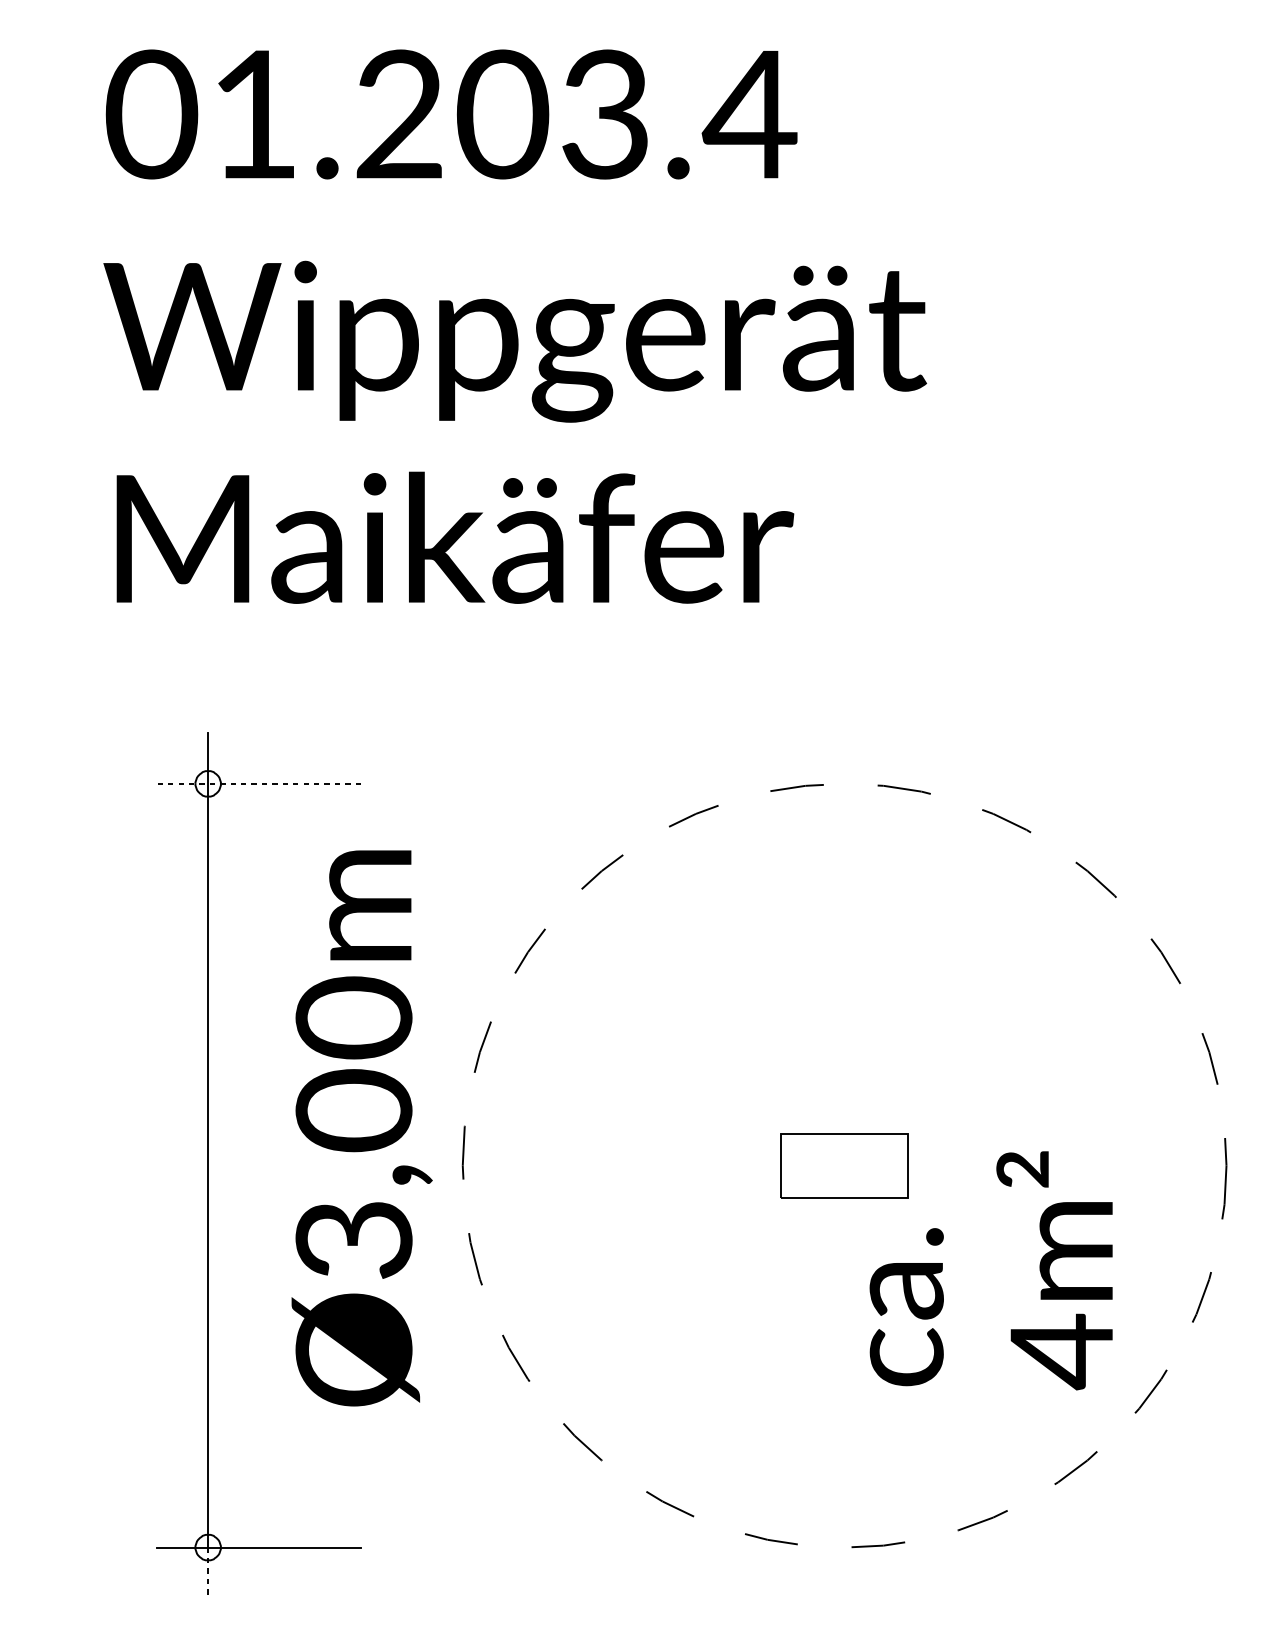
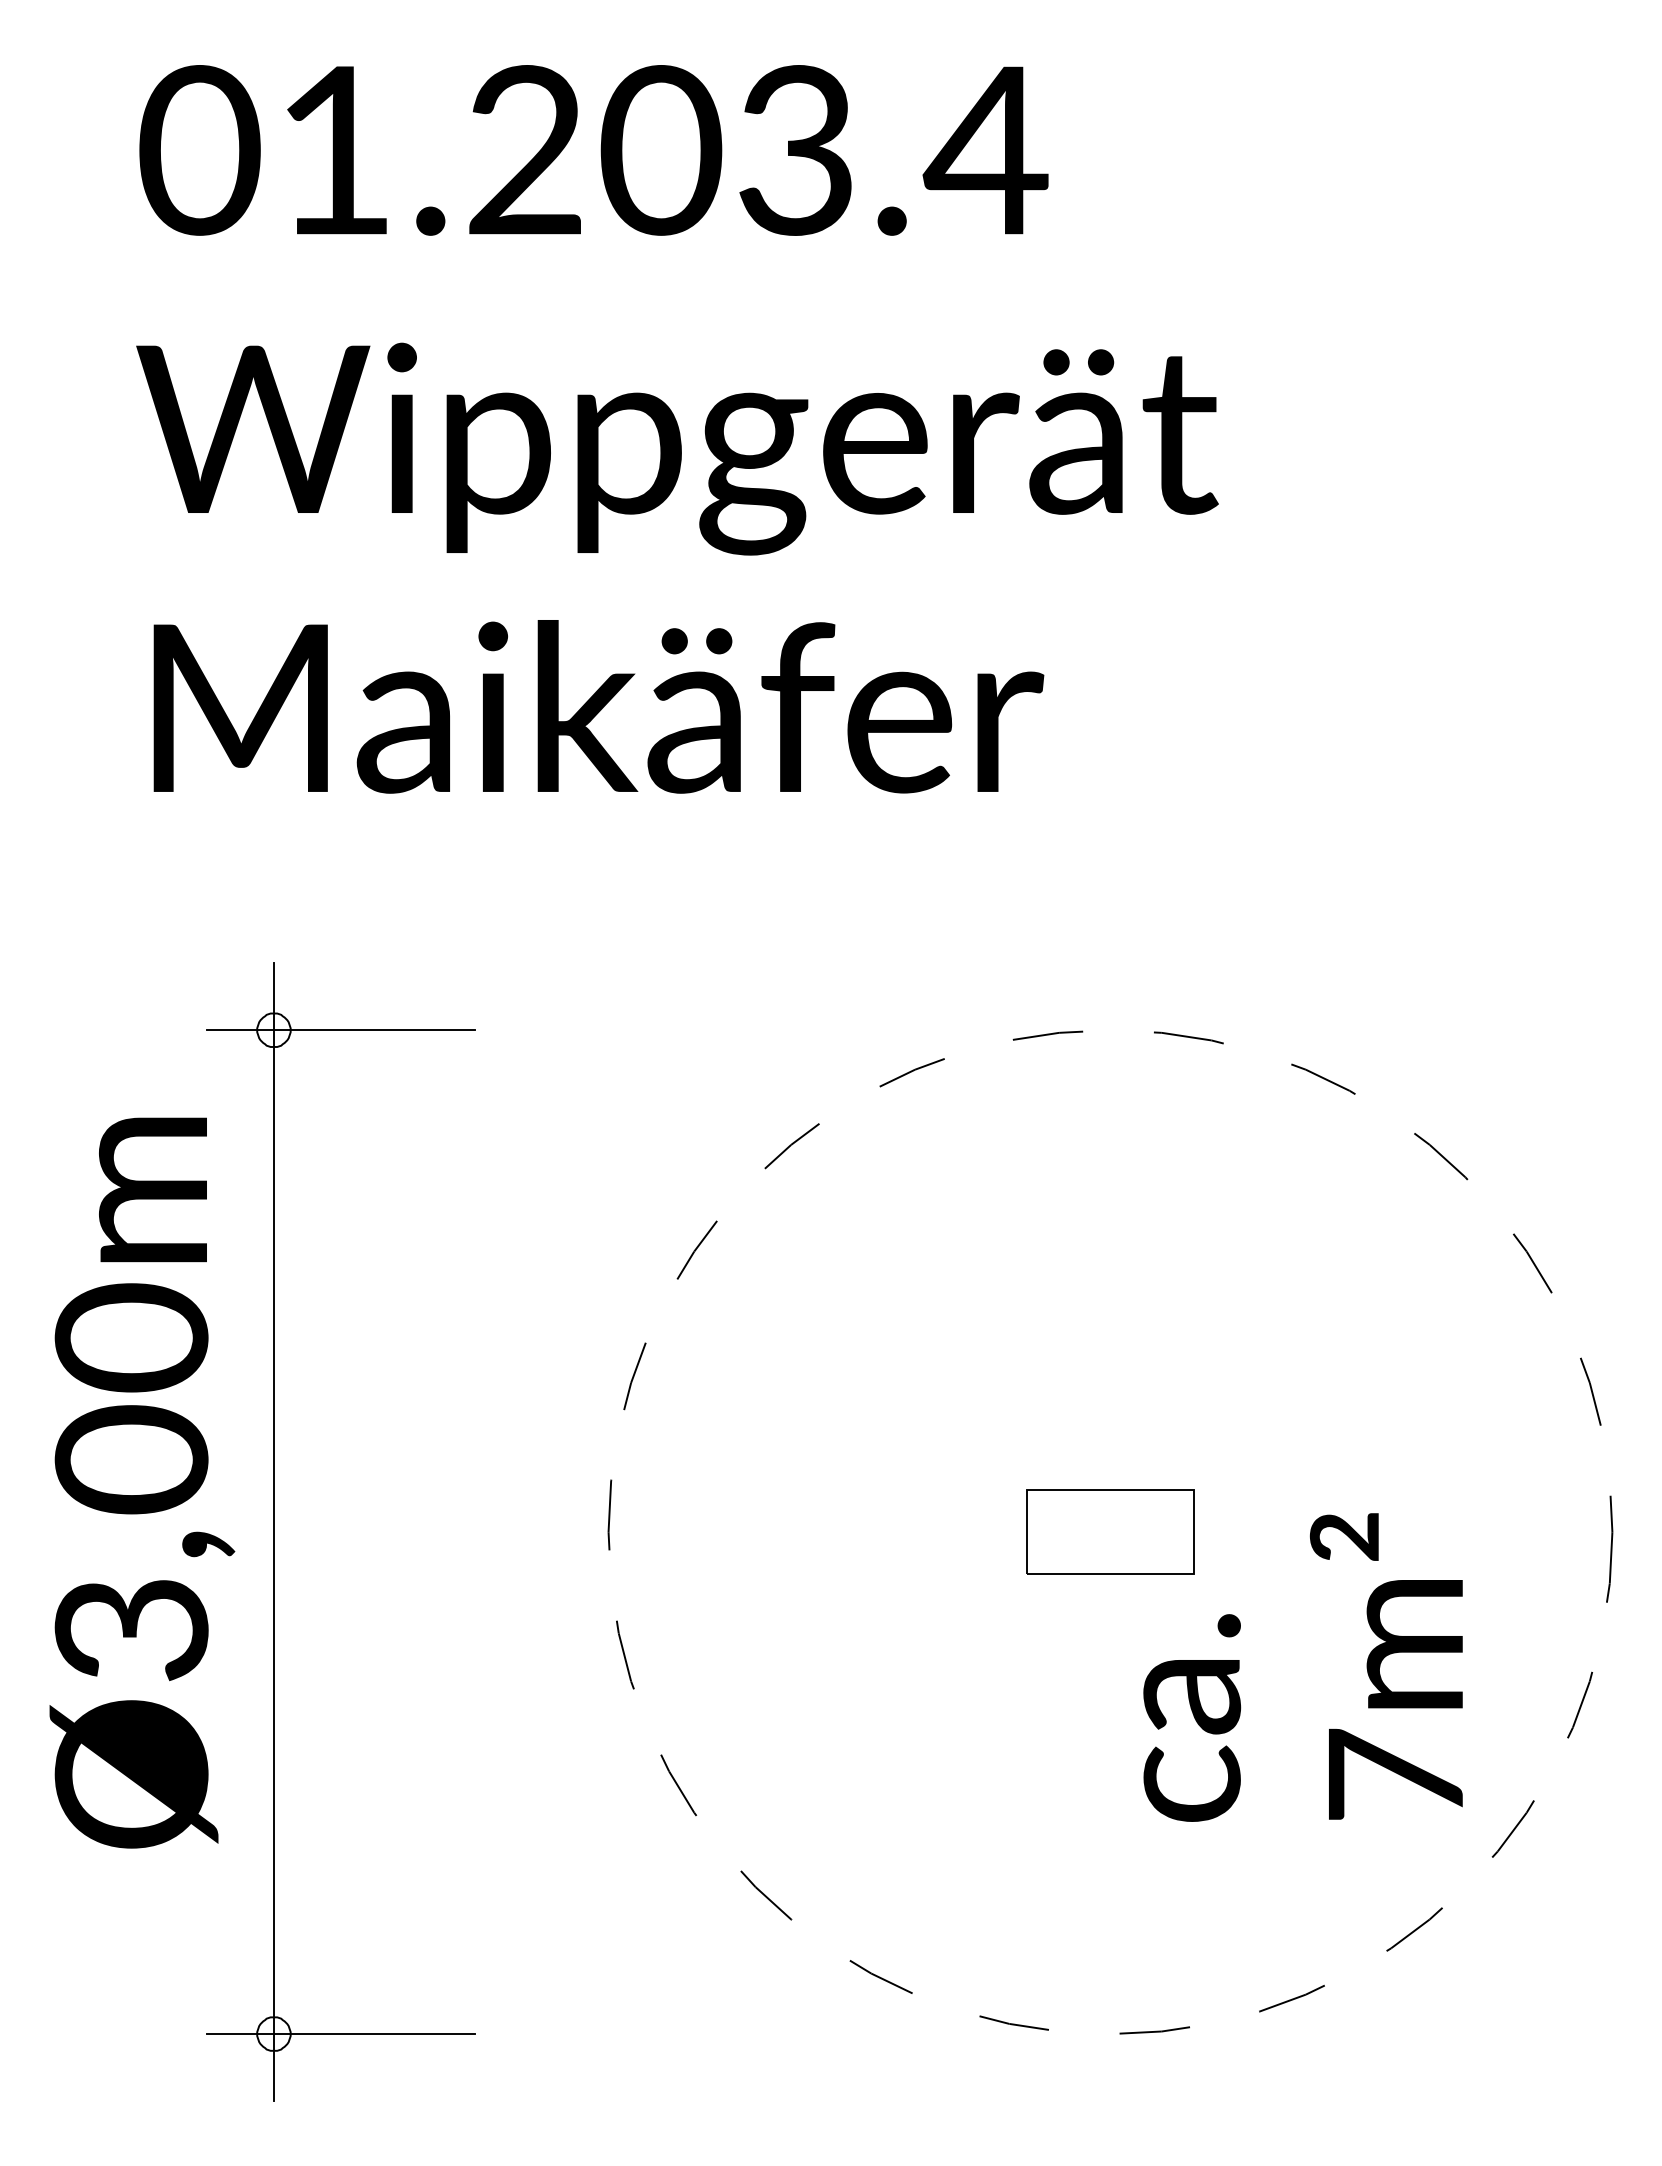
line: (258, 784) -> (340, 1030), dashed -> solid
text: (362, 1127) -> (142, 1482), moved
text: (1061, 1351) -> (1395, 1776), 4m² -> 7m²
line: (207, 1573) -> (273, 2068), dashed -> solid

